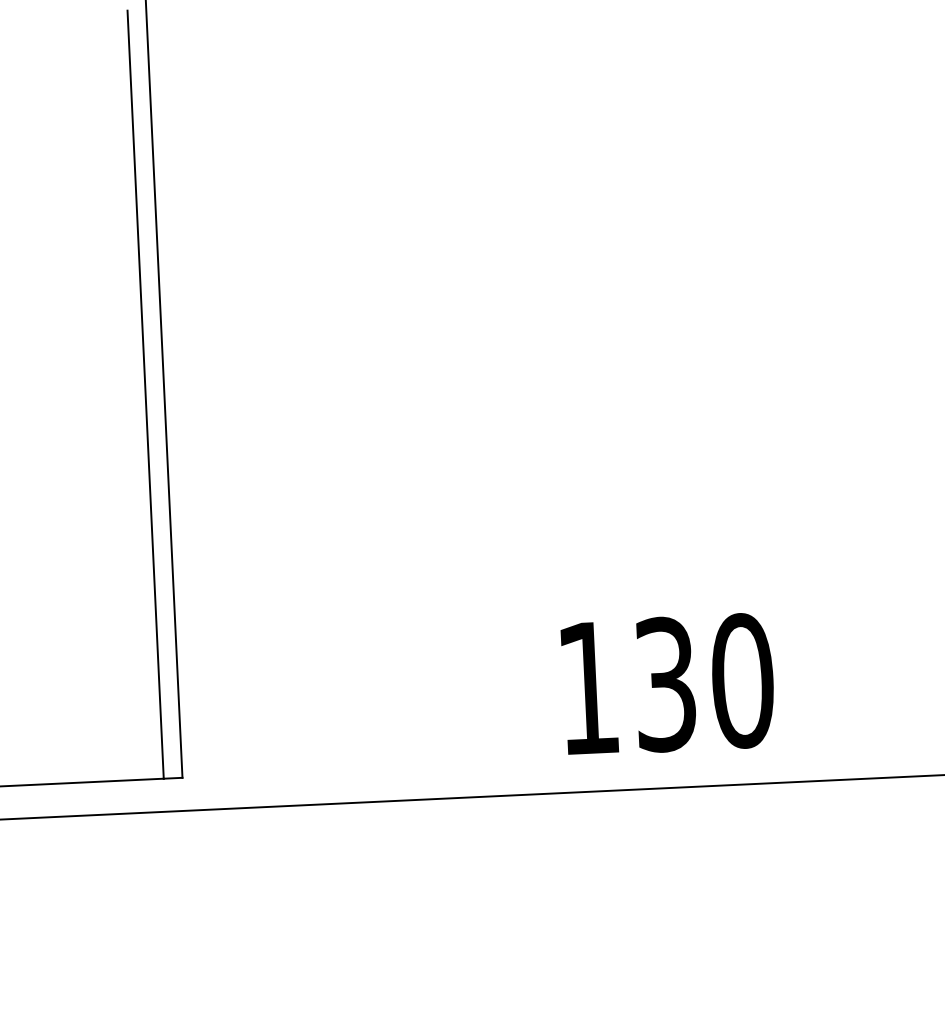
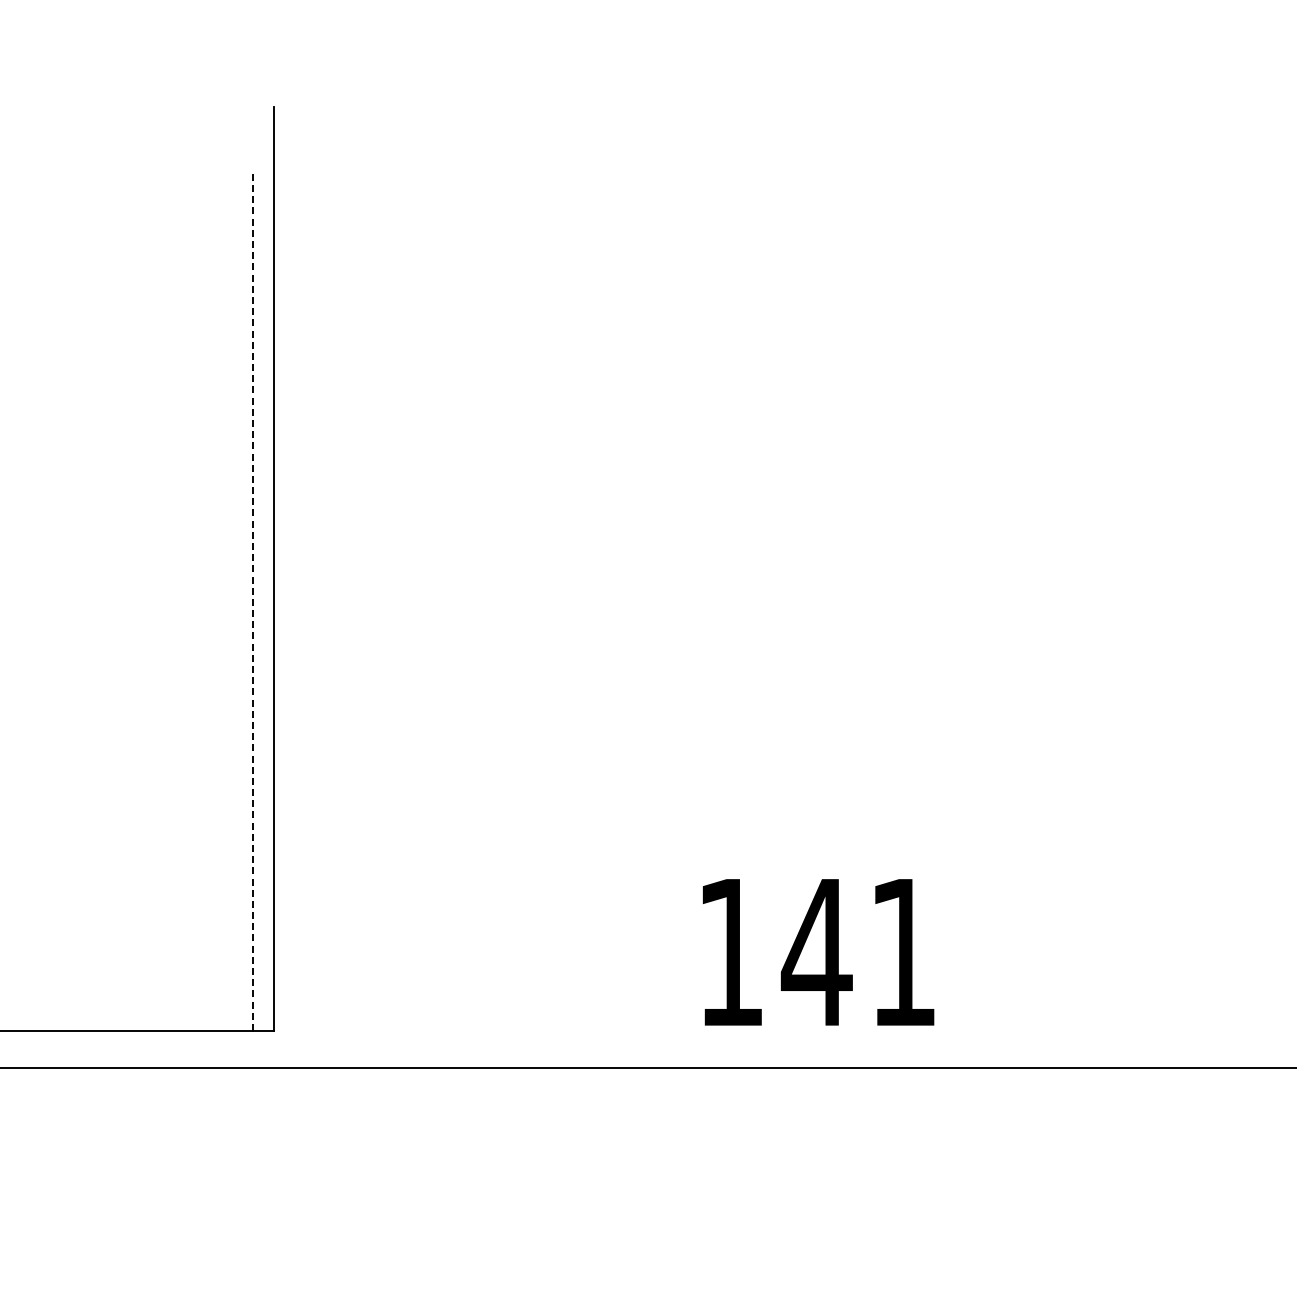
line: (145, 394) -> (252, 601), solid -> dashed
text: (702, 682) -> (858, 952), 130 -> 141

